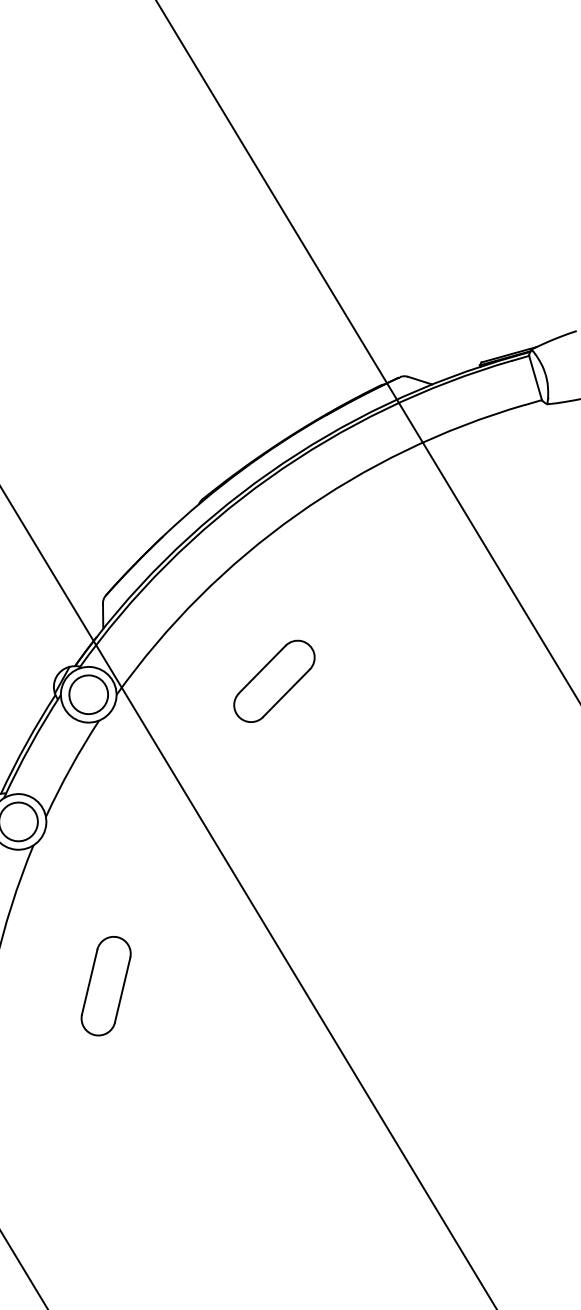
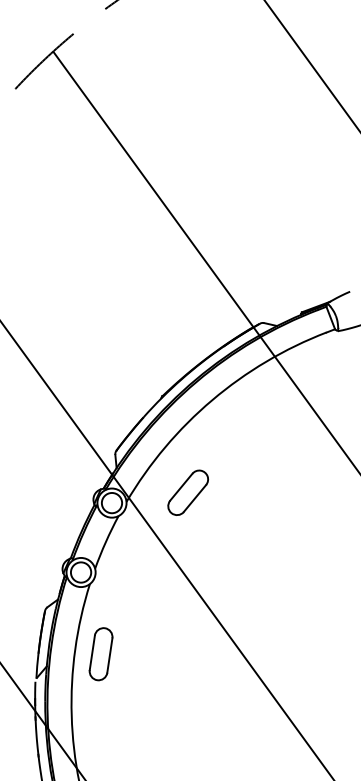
part: (273, 680) -> (187, 492), moved
part: (104, 986) -> (100, 654), moved

